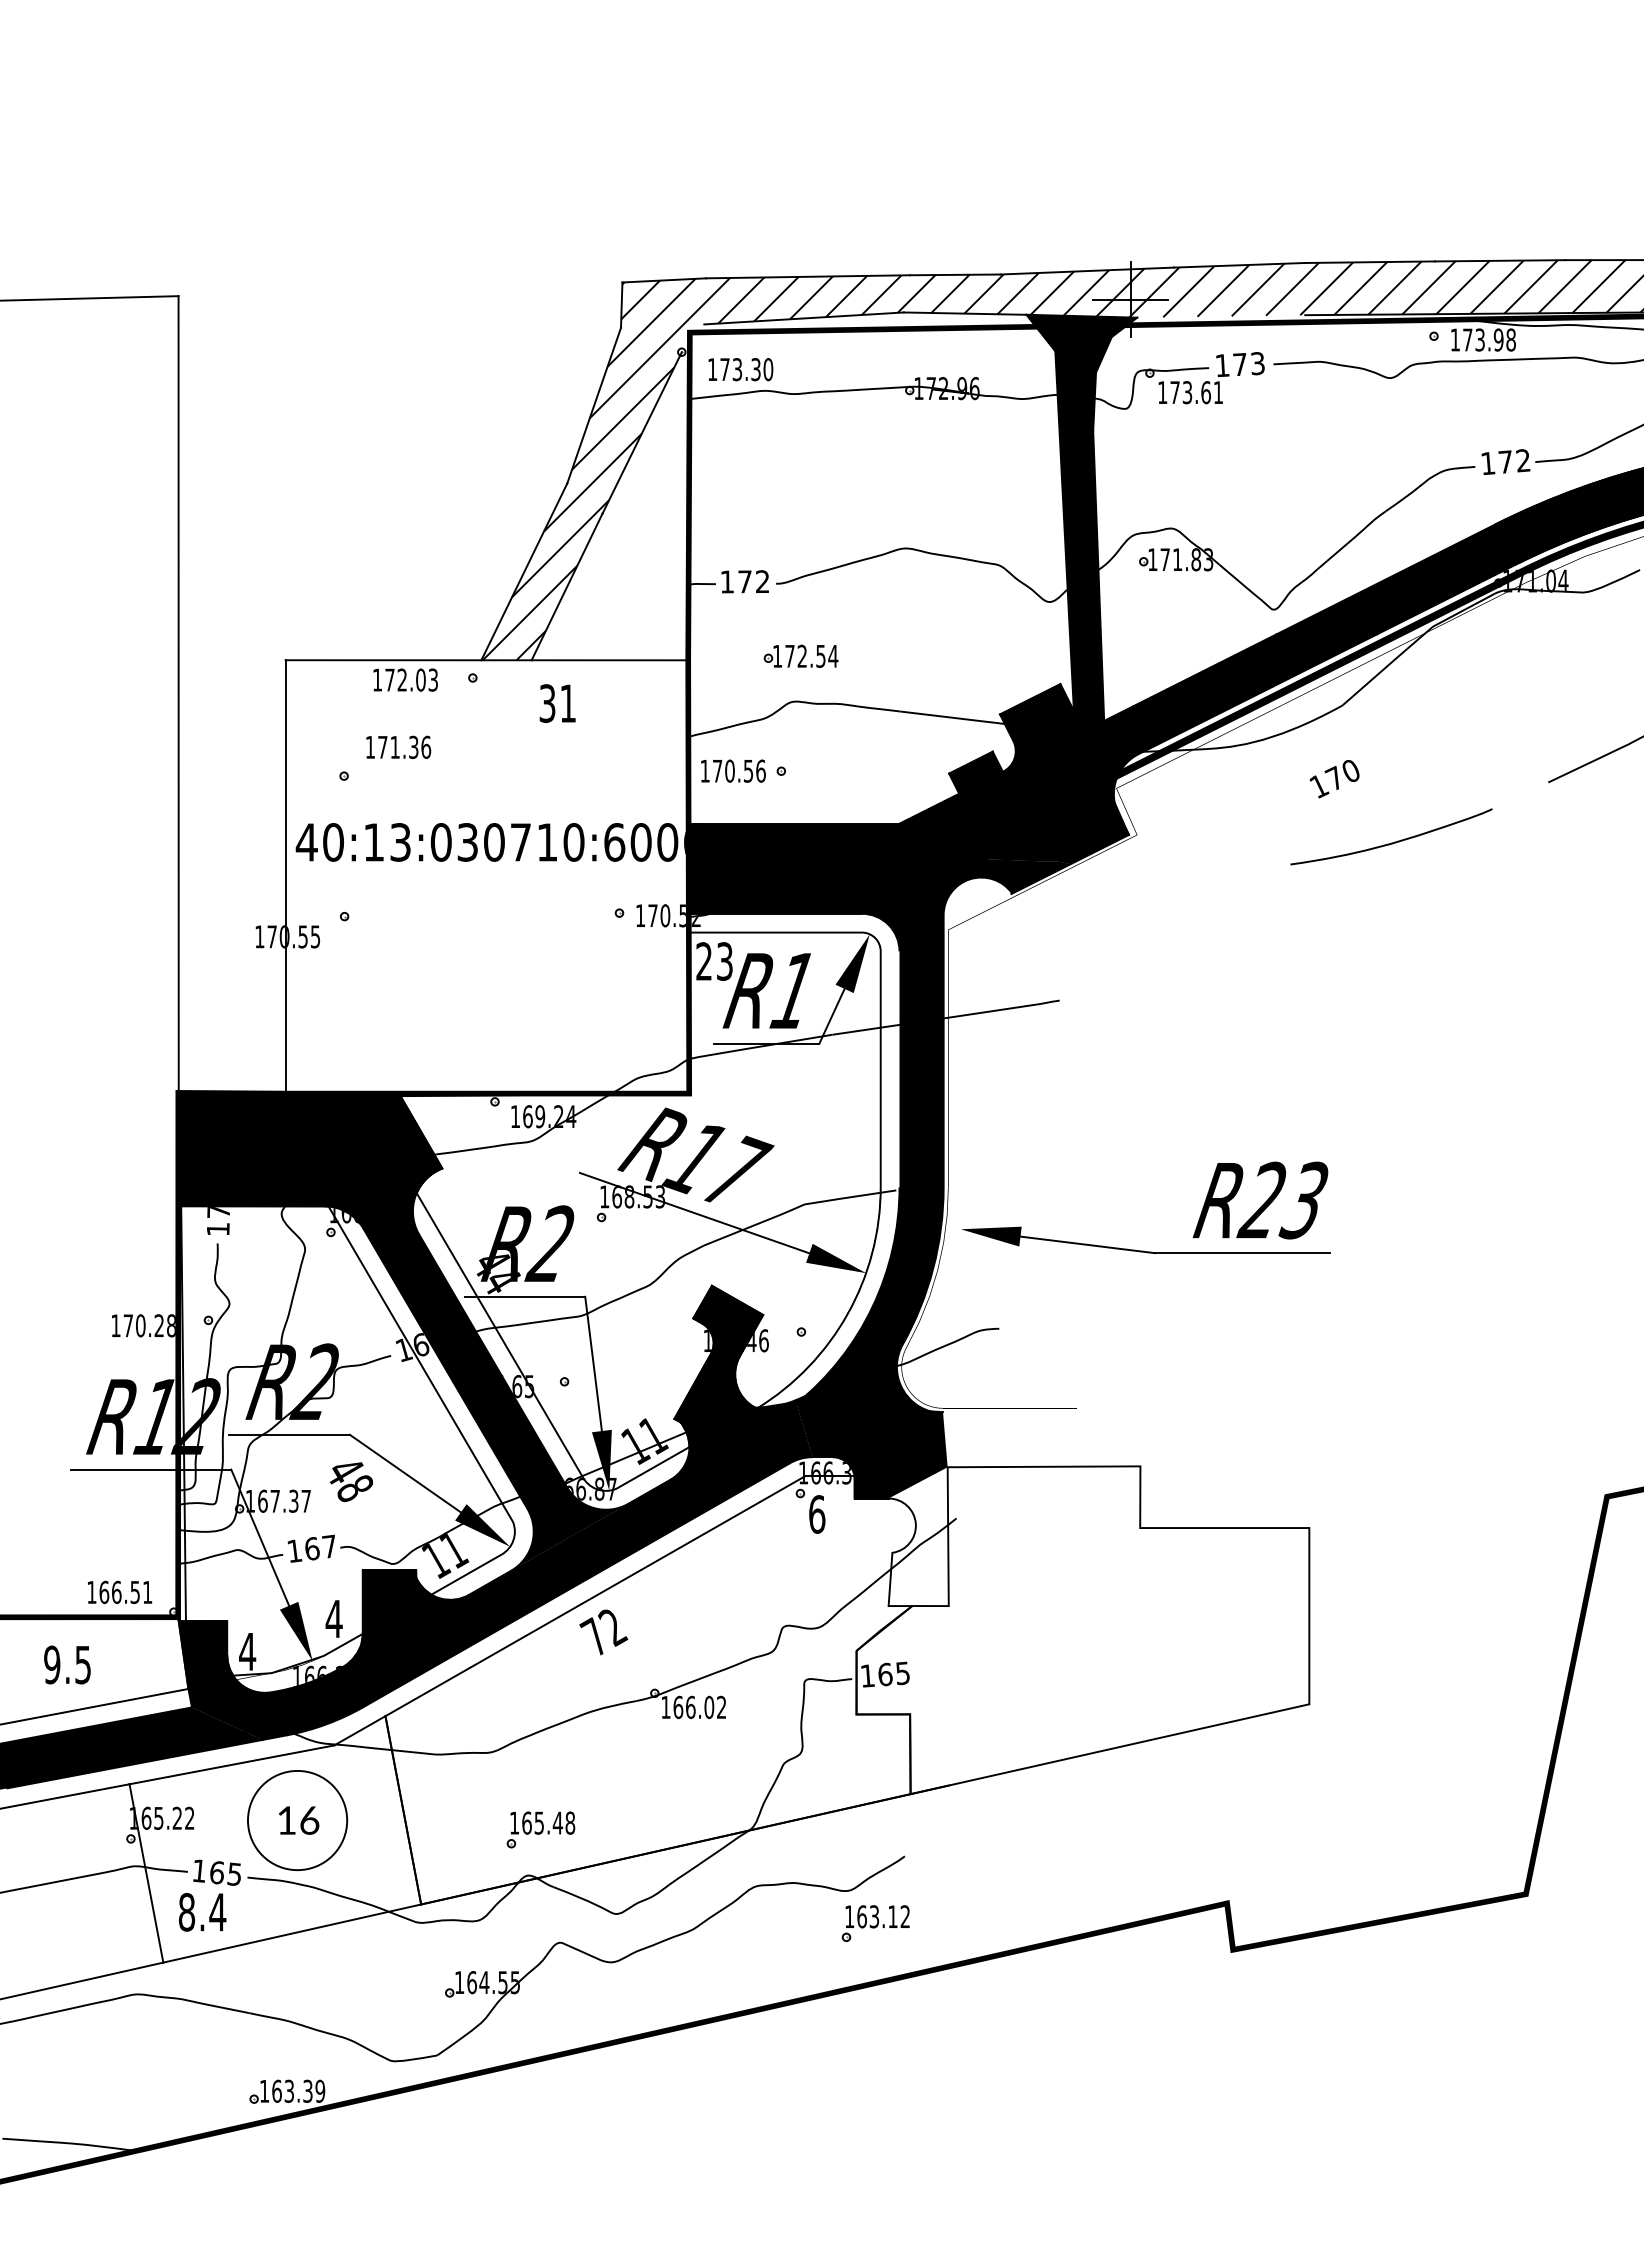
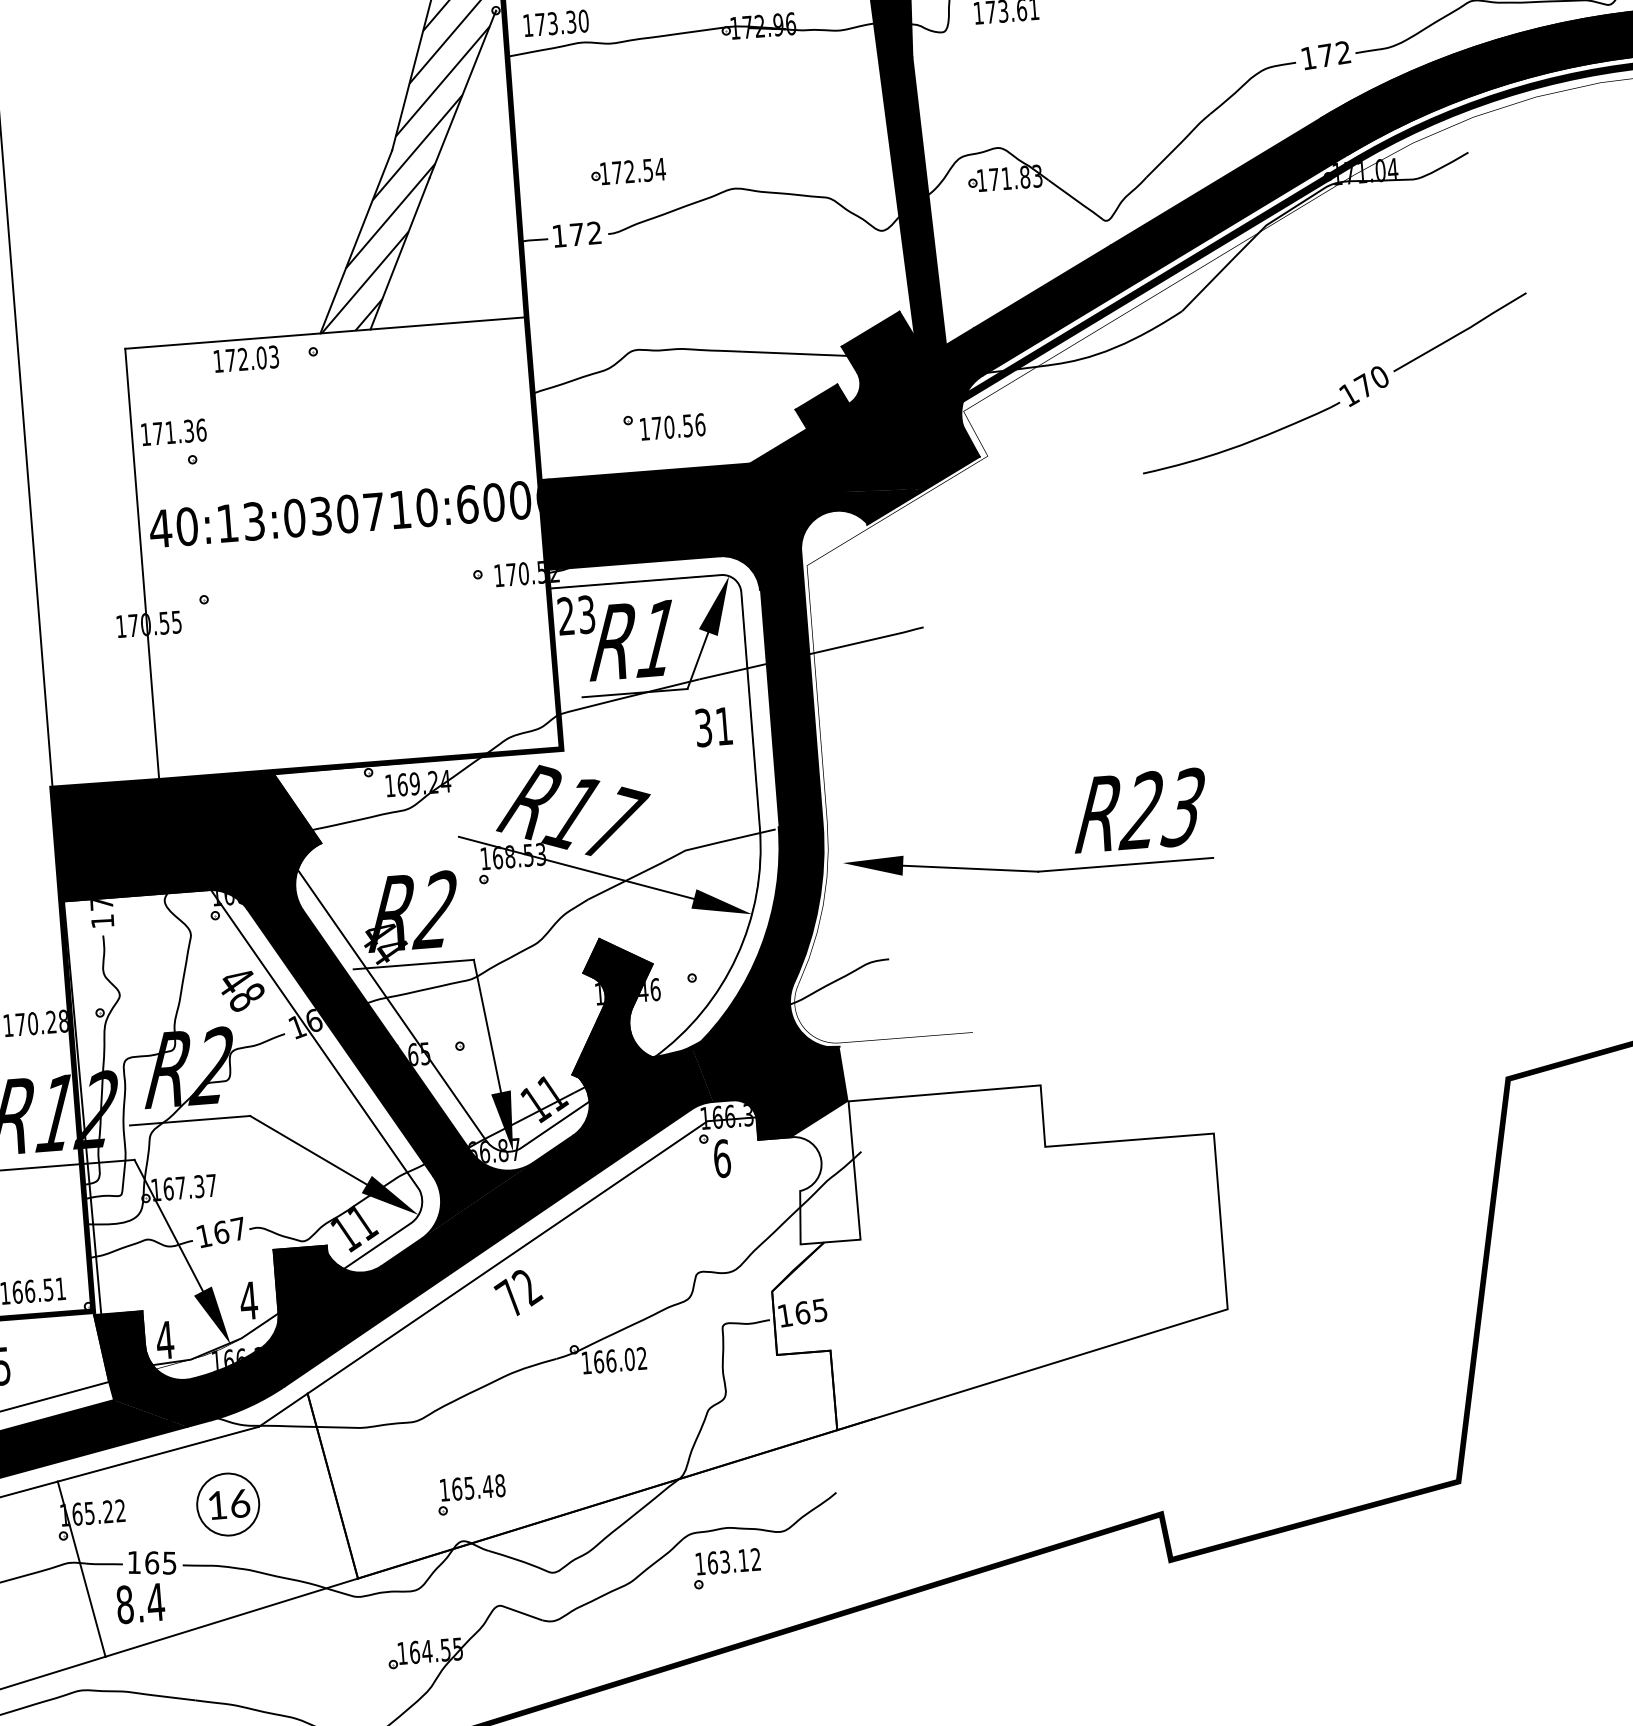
part: (800, 655) -> (627, 171), moved
text: (557, 703) -> (713, 727), moved
text: (398, 746) -> (173, 431), moved
text: (733, 770) -> (672, 426), moved
text: (1334, 779) -> (1363, 386), moved
text: (351, 1482) -> (242, 991), moved
circle: (297, 1820) -> (228, 1504), size x0.62
part: (875, 1923) -> (726, 1568), moved

